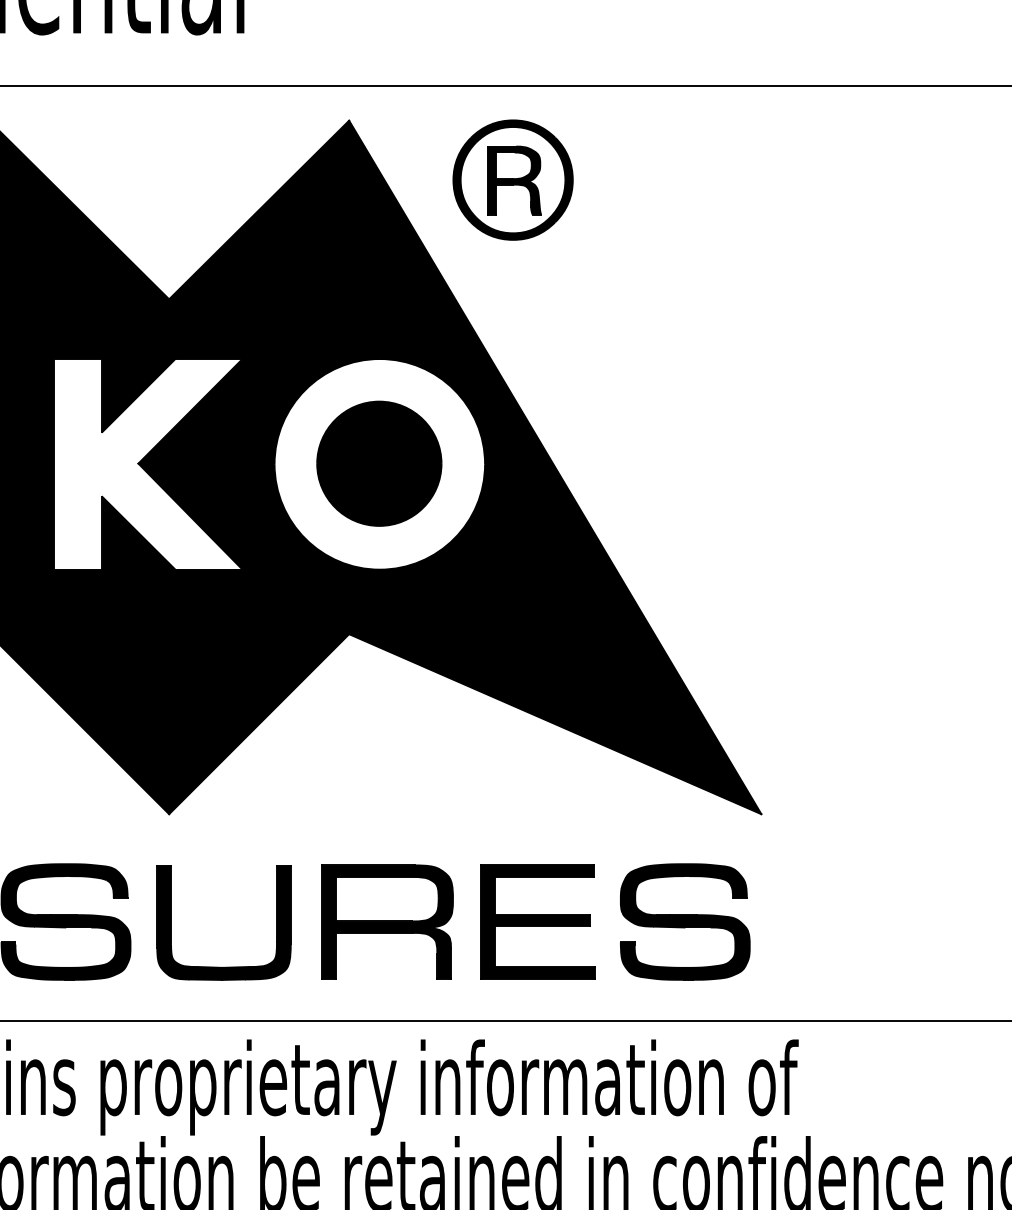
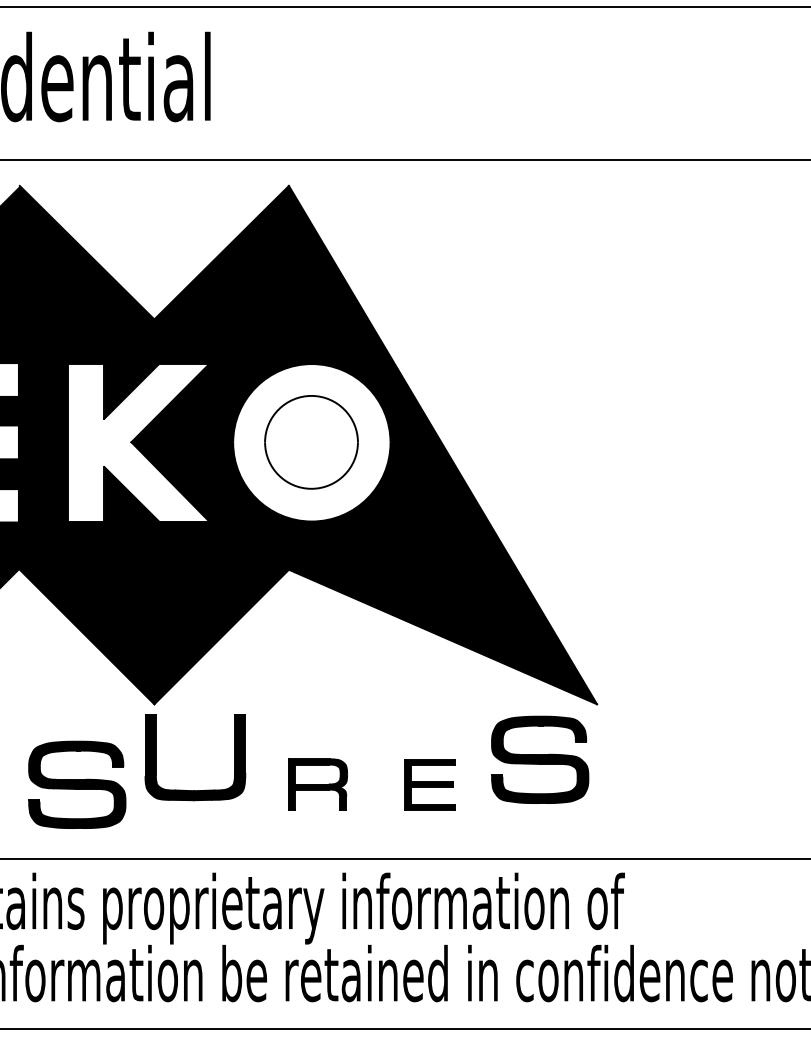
part: (513, 178) -> (411, 229), removed
fill: (379, 462) -> (311, 441), removed
part: (387, 921) -> (317, 784), size x0.6
part: (537, 921) -> (429, 784), size x0.6
part: (685, 921) -> (540, 759), moved
part: (224, 966) -> (195, 790), moved

